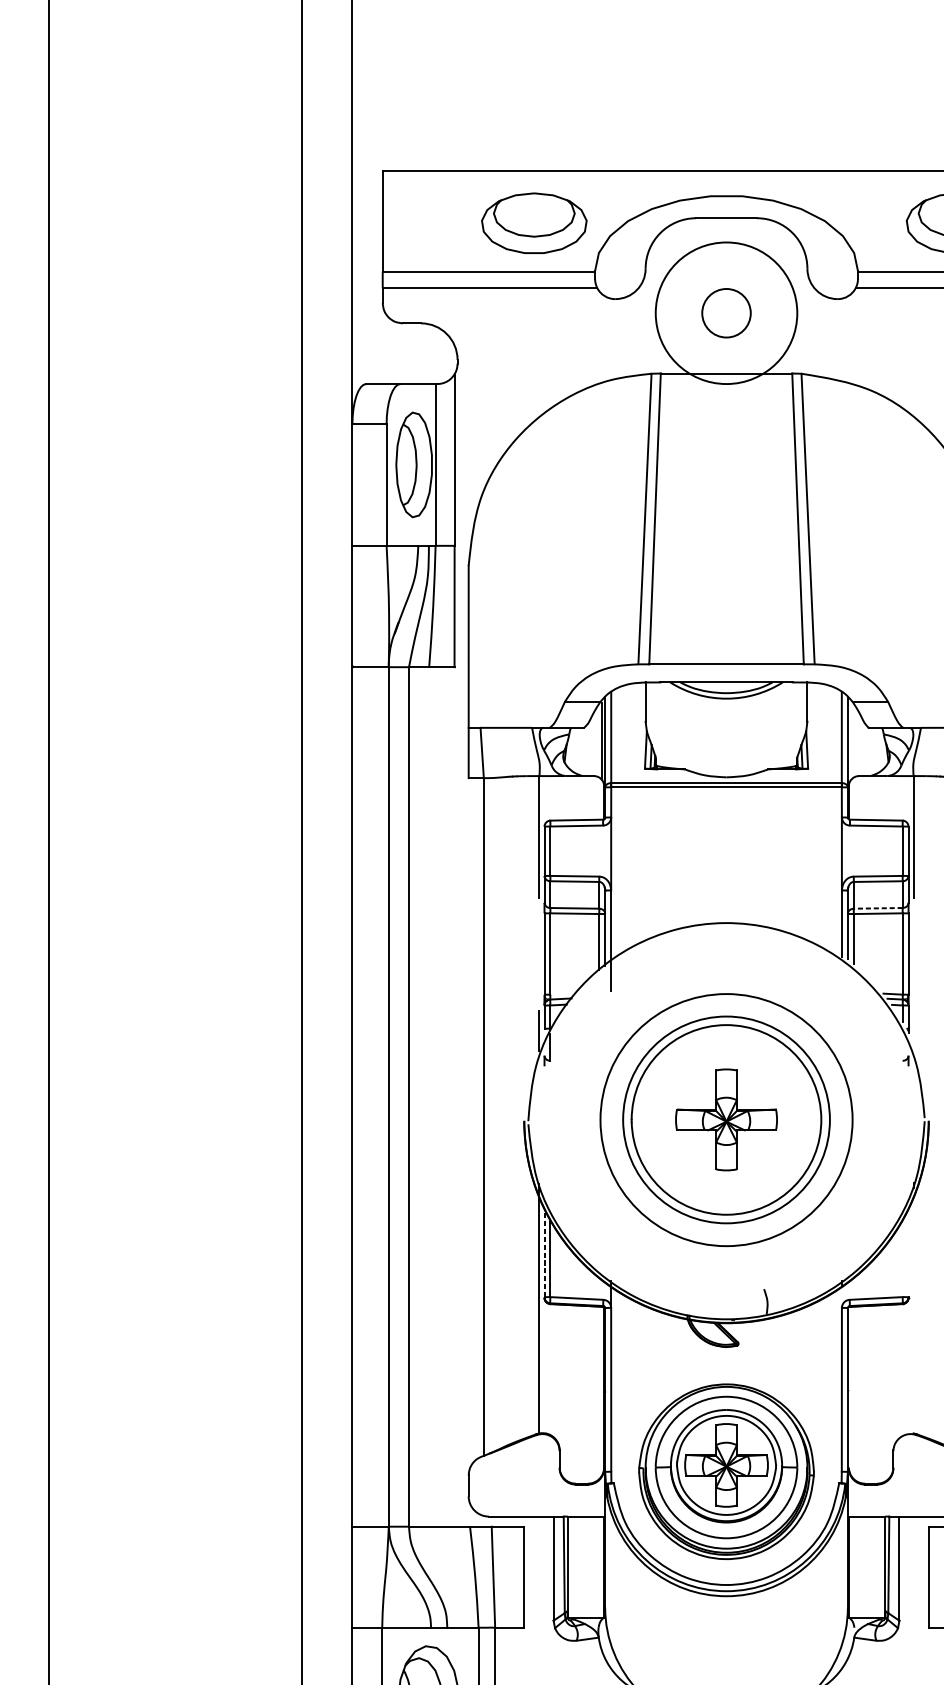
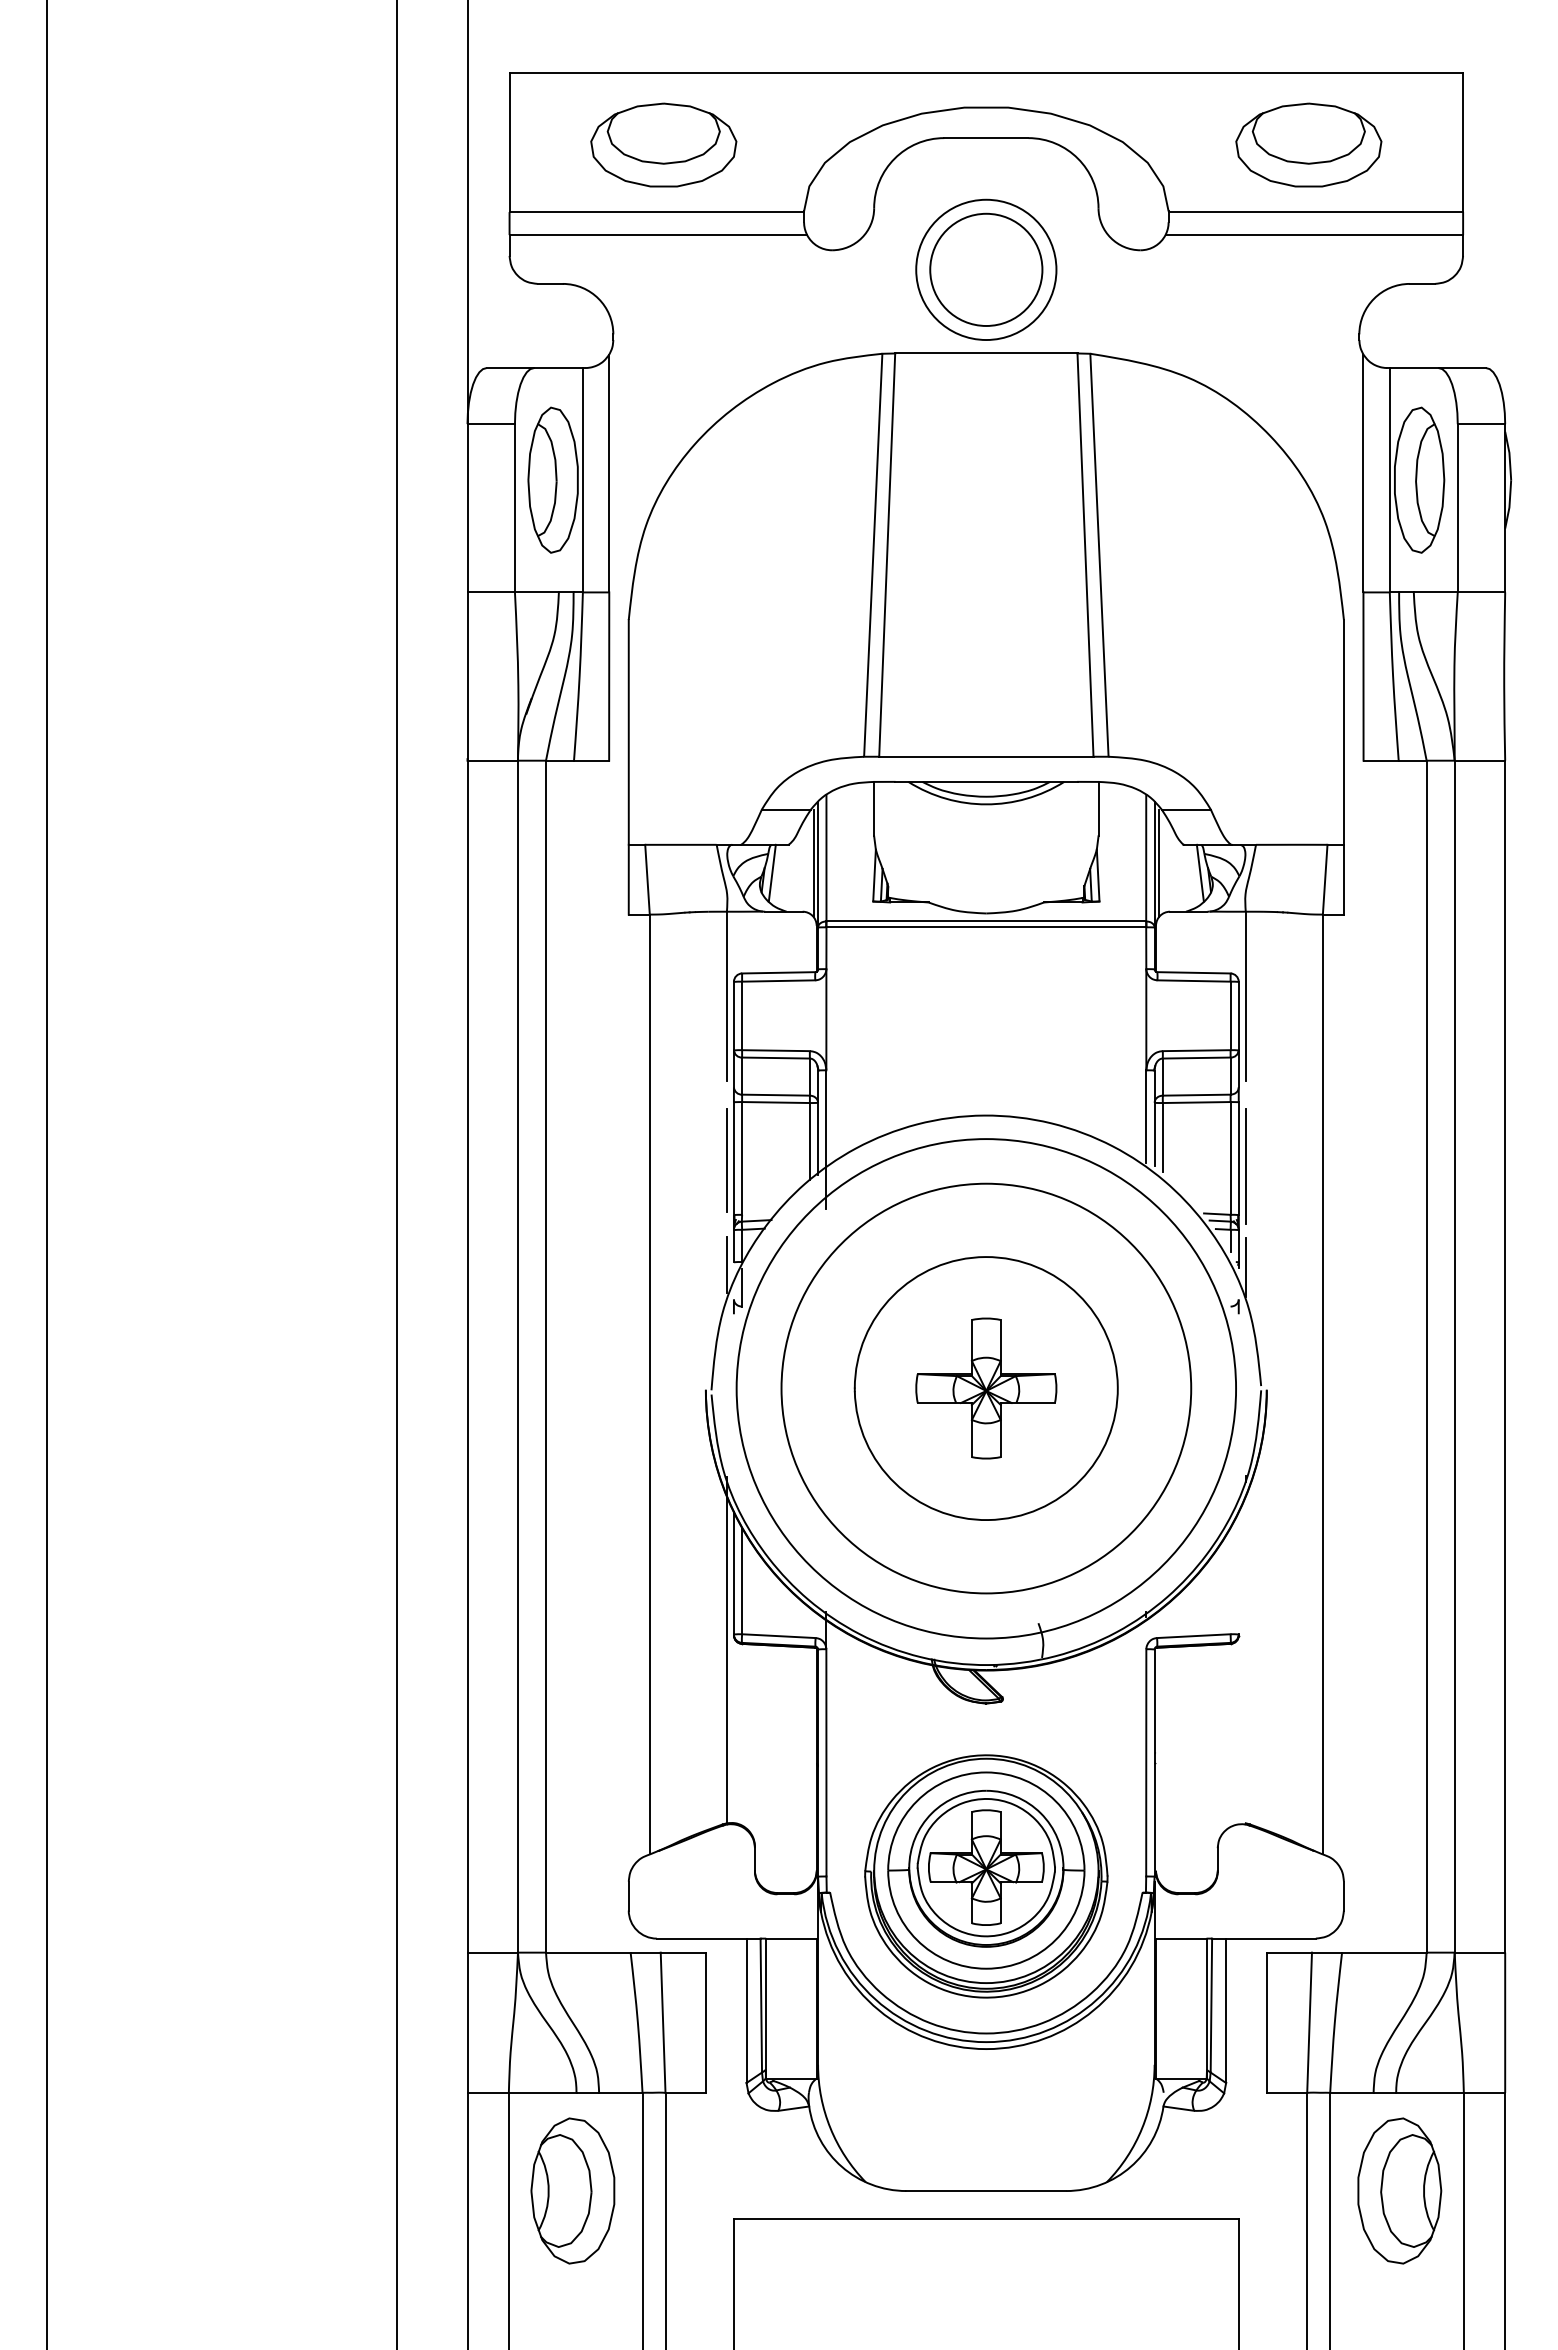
part: (534, 222) -> (663, 144), moved
circle: (726, 312) -> (986, 269), size x0.71
circle: (726, 312) -> (986, 269), size x1.67
line: (850, 741) -> (1158, 863), added
line: (571, 747) -> (771, 872), added
line: (880, 747) -> (1199, 872), added
line: (878, 908) -> (1196, 1095), dashed -> solid
line: (539, 955) -> (726, 1160), added
line: (913, 959) -> (1245, 1166), added
line: (913, 1032) -> (1245, 1267), added
circle: (726, 1119) -> (986, 1388), size x1.43
circle: (726, 1119) -> (986, 1388), size x1.43
line: (544, 1252) -> (733, 1572), dashed -> solid

